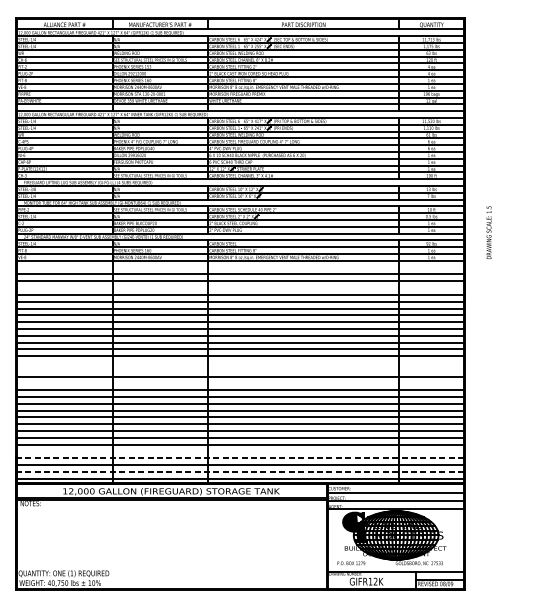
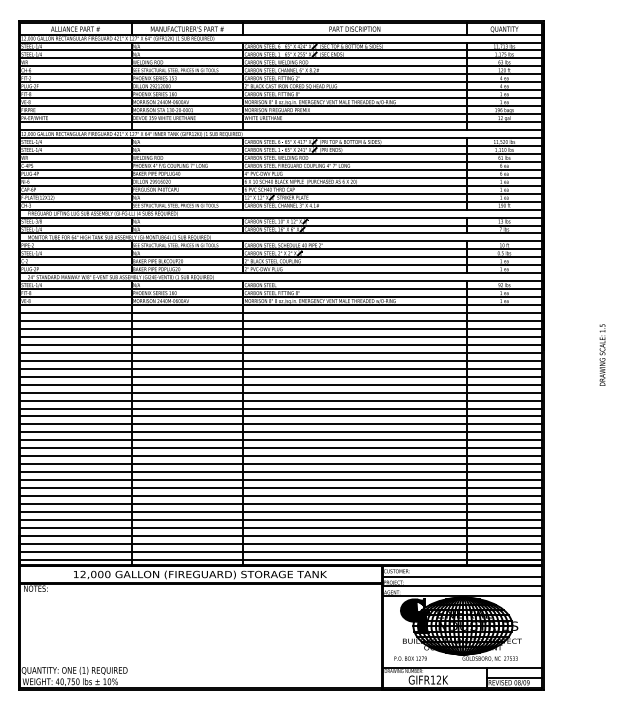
text: (489, 232) -> (602, 354), moved
line: (240, 268) -> (280, 313), added
line: (240, 287) -> (280, 336), added
line: (240, 363) -> (280, 424), added
line: (240, 369) -> (280, 432), added
line: (240, 383) -> (280, 448), added
line: (240, 451) -> (280, 527), added
line: (240, 457) -> (280, 535), dashed -> solid
line: (240, 471) -> (280, 551), dashed -> solid

